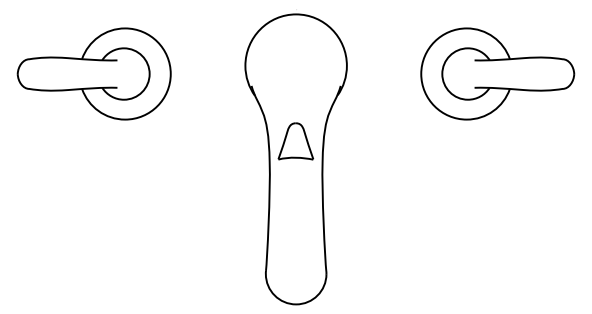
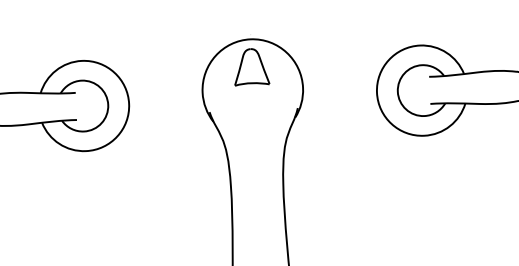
part: (295, 141) -> (251, 67), moved

